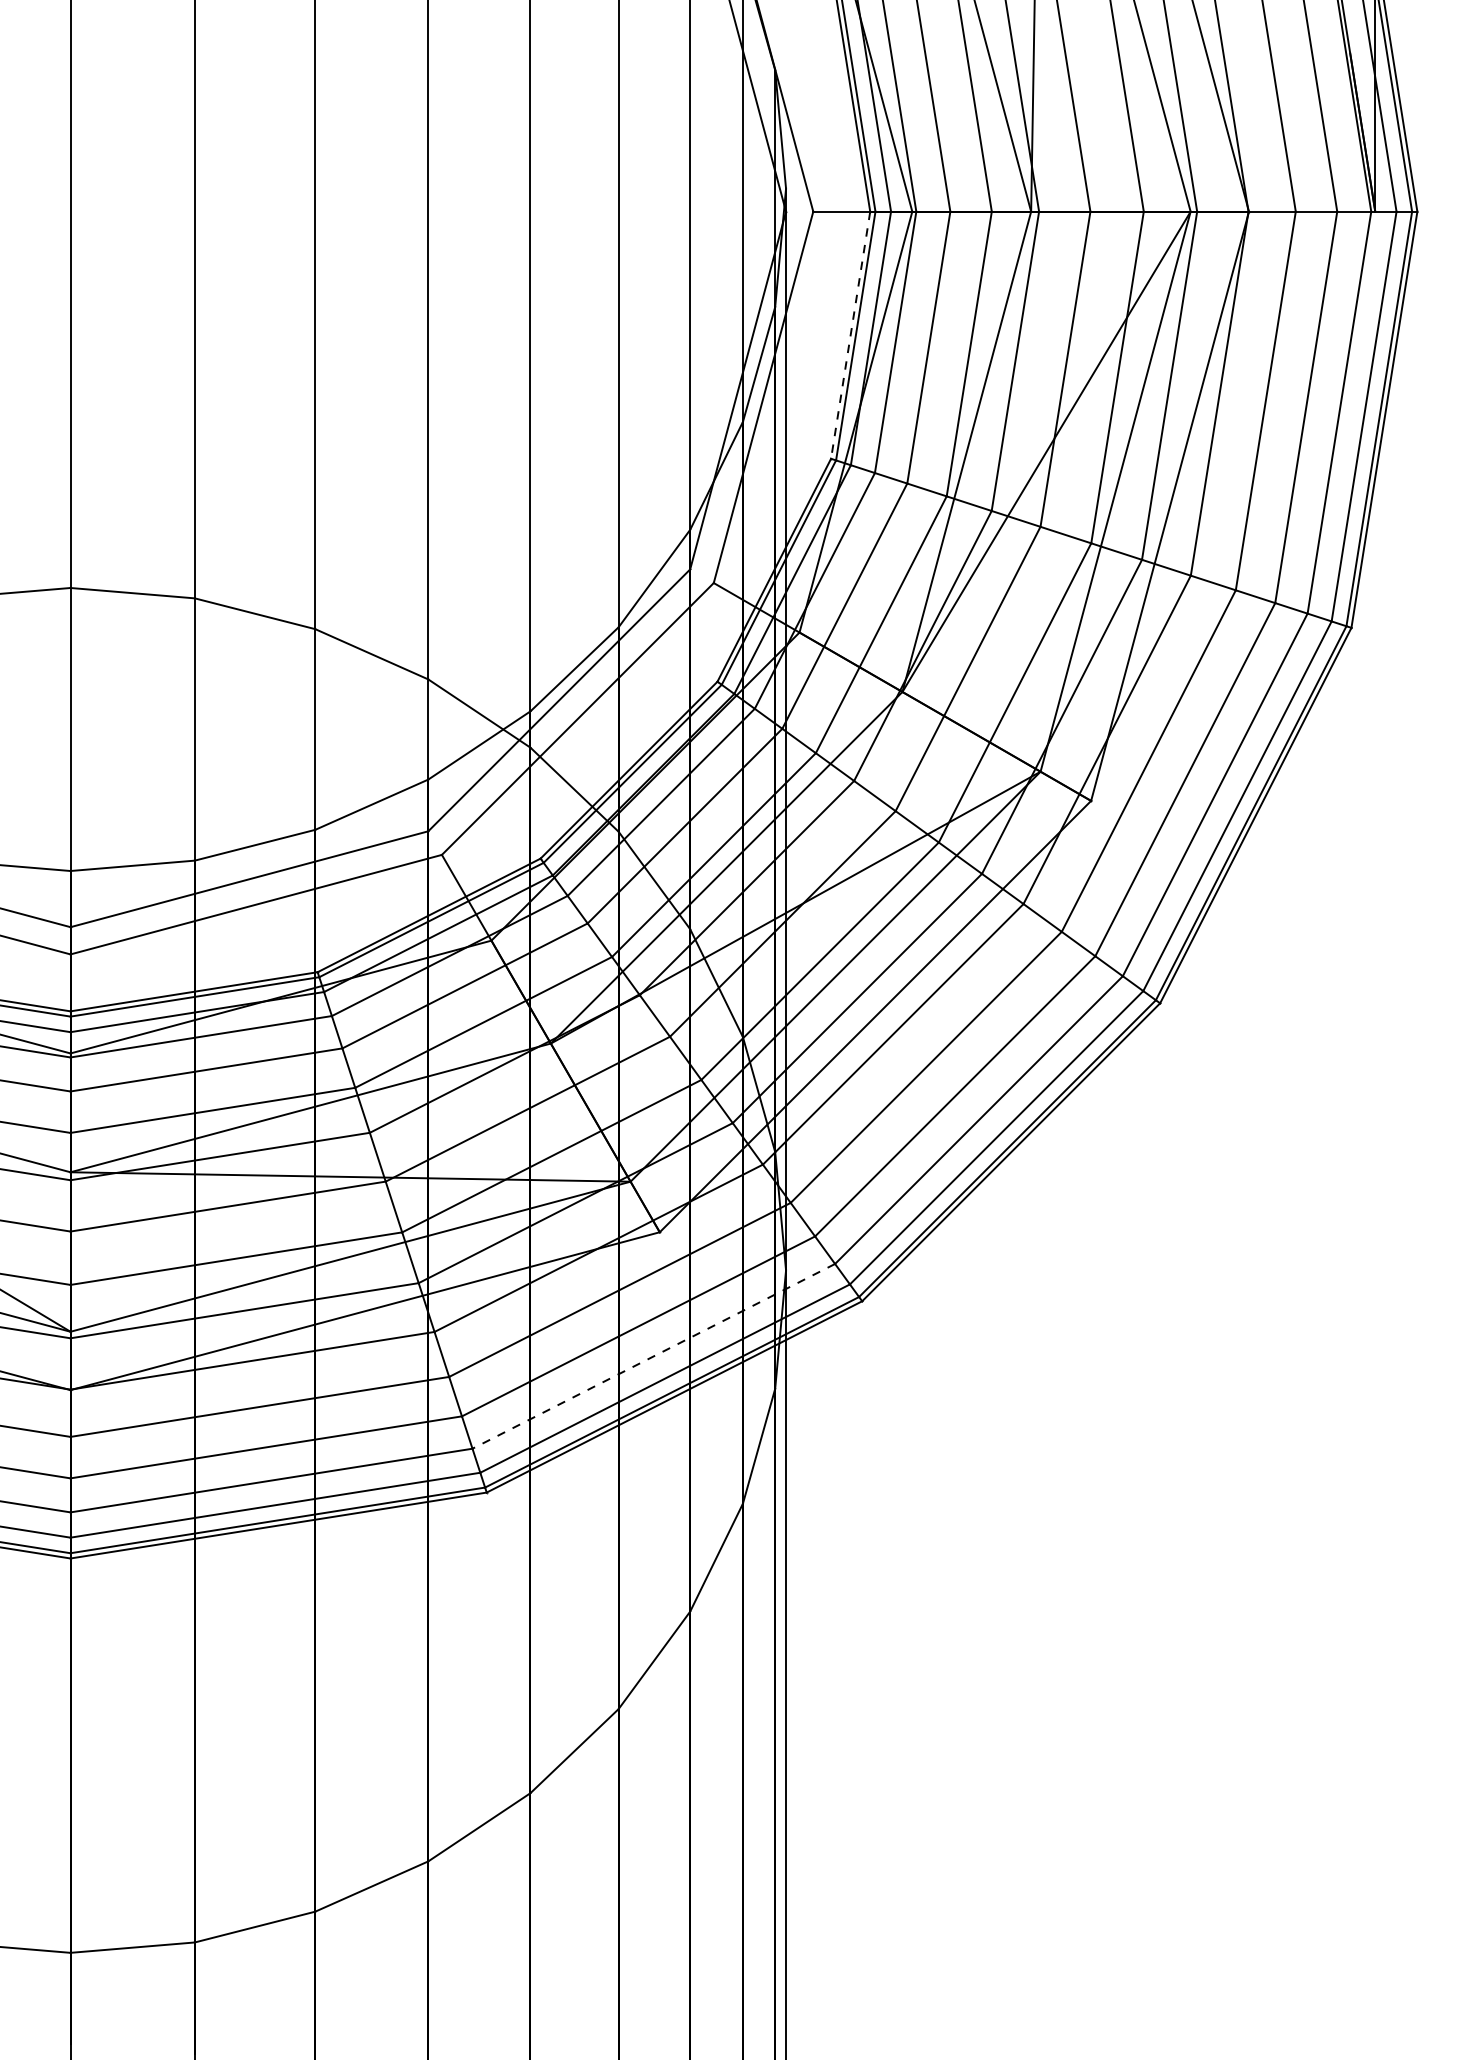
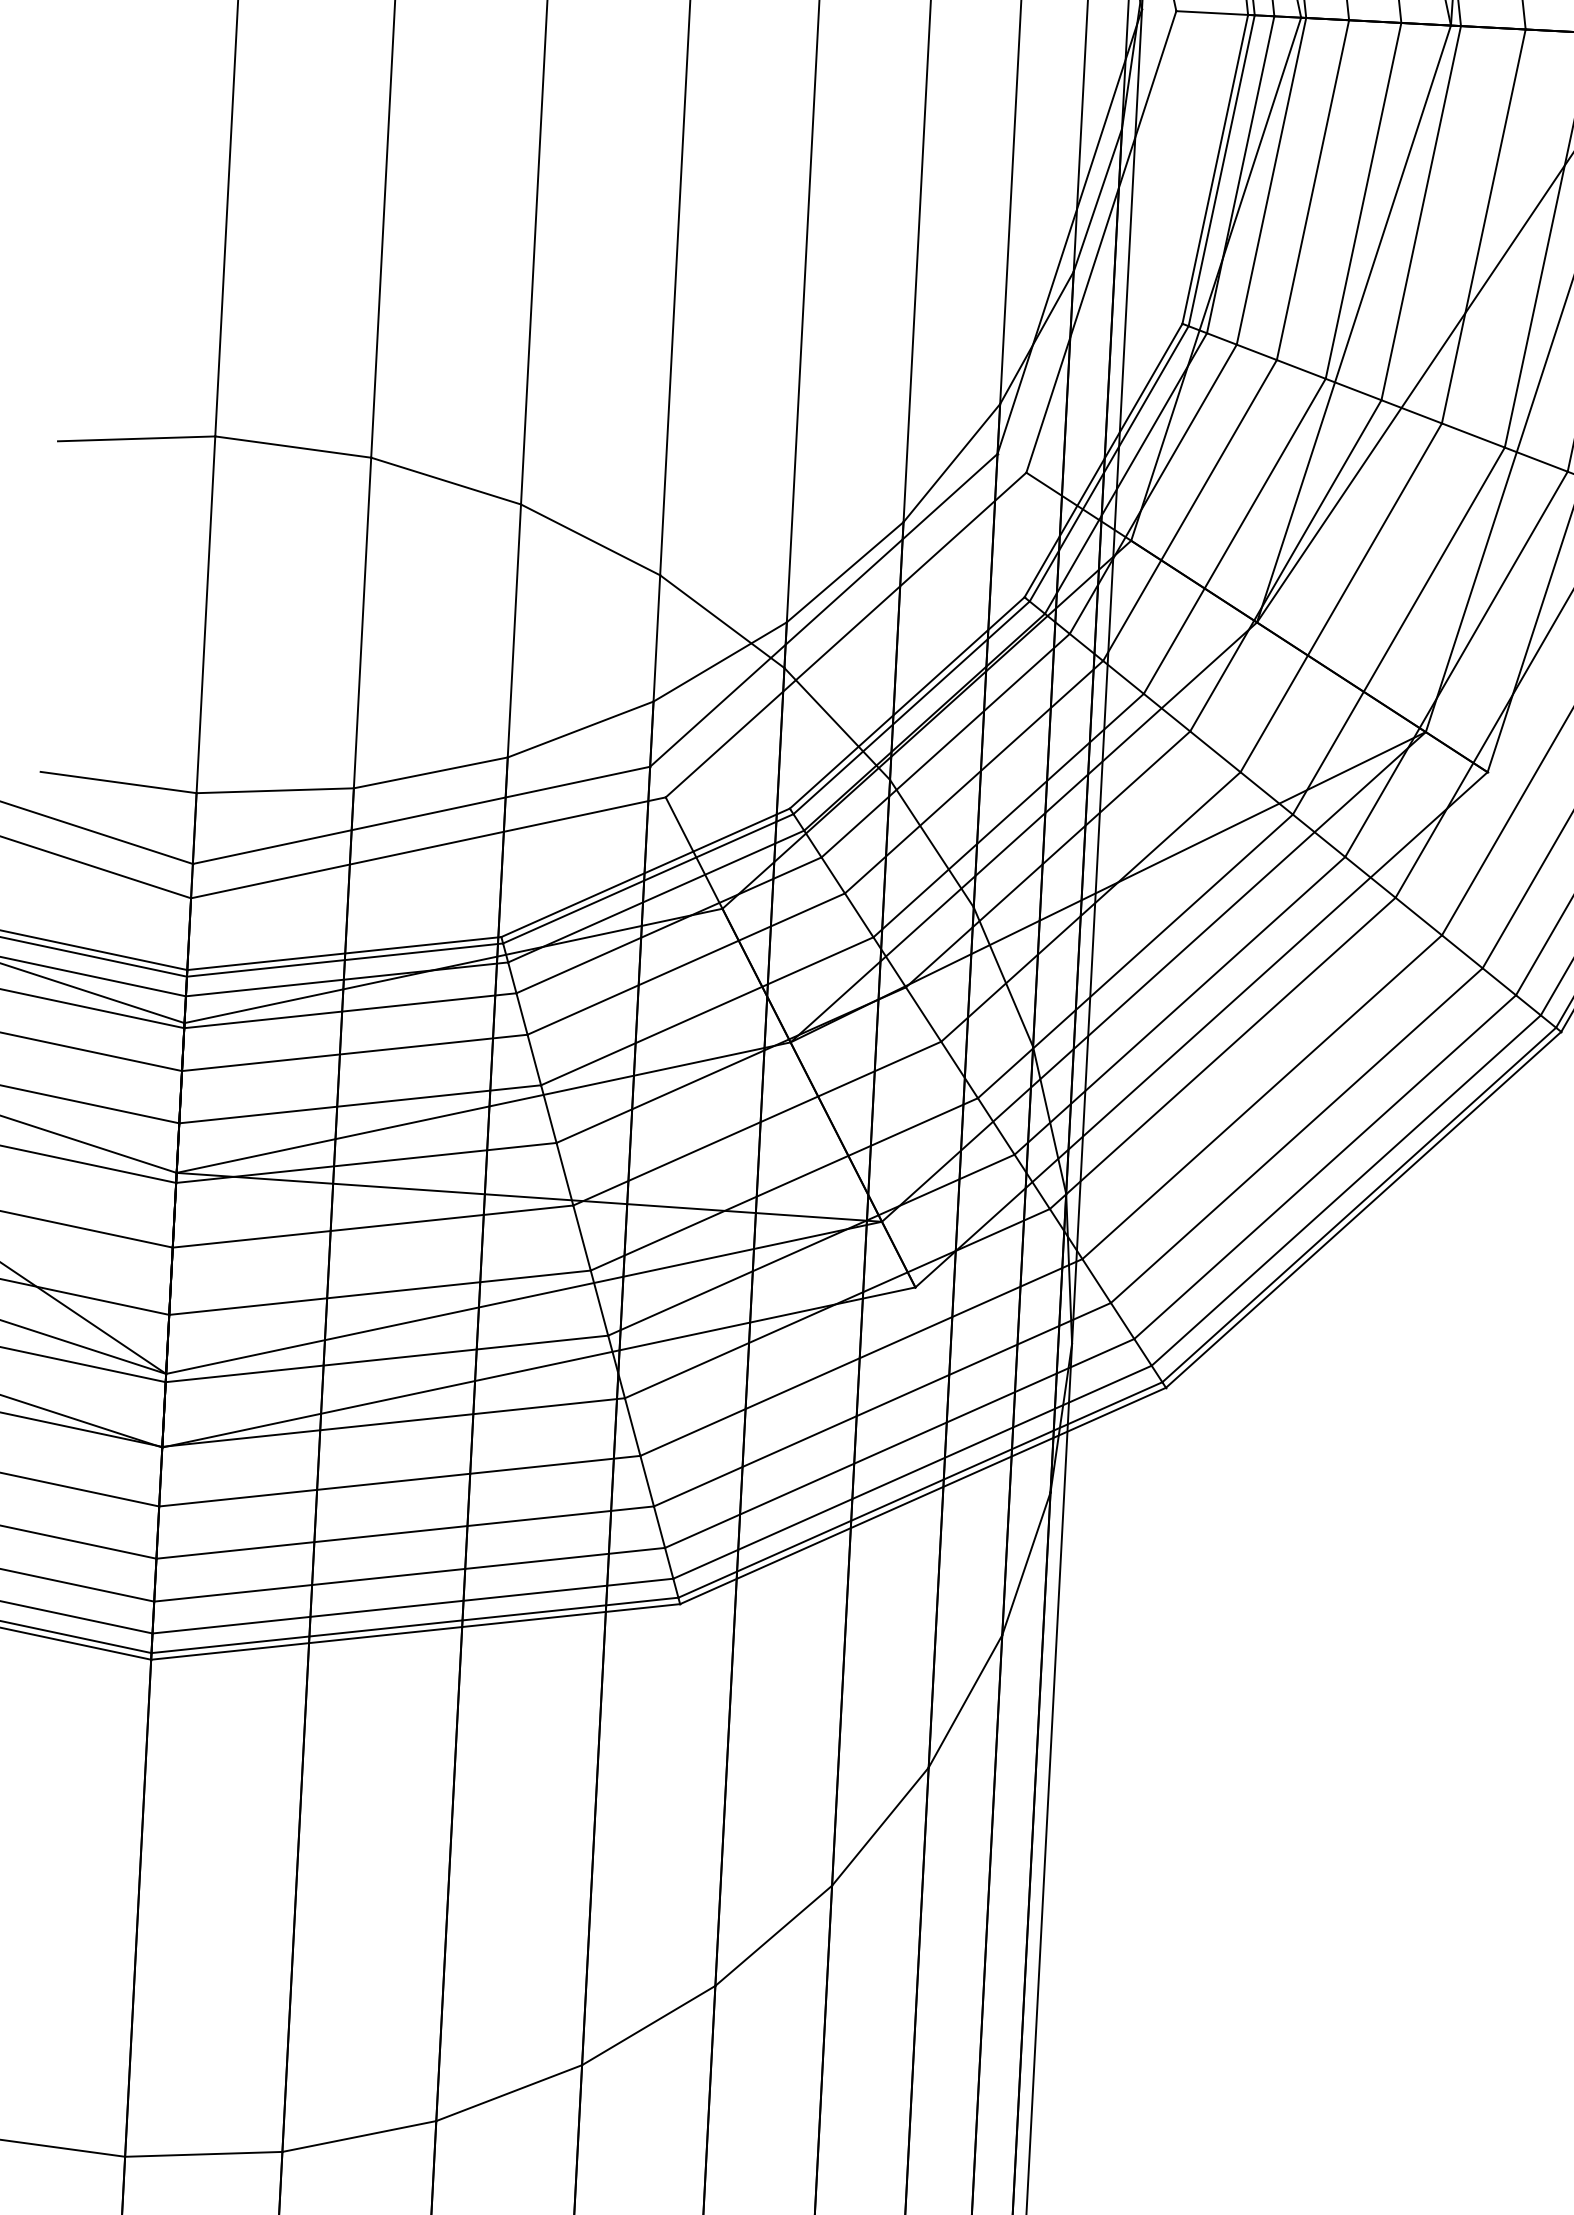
line: (850, 335) -> (1215, 169), dashed -> solid
line: (653, 1356) -> (899, 1443), dashed -> solid

